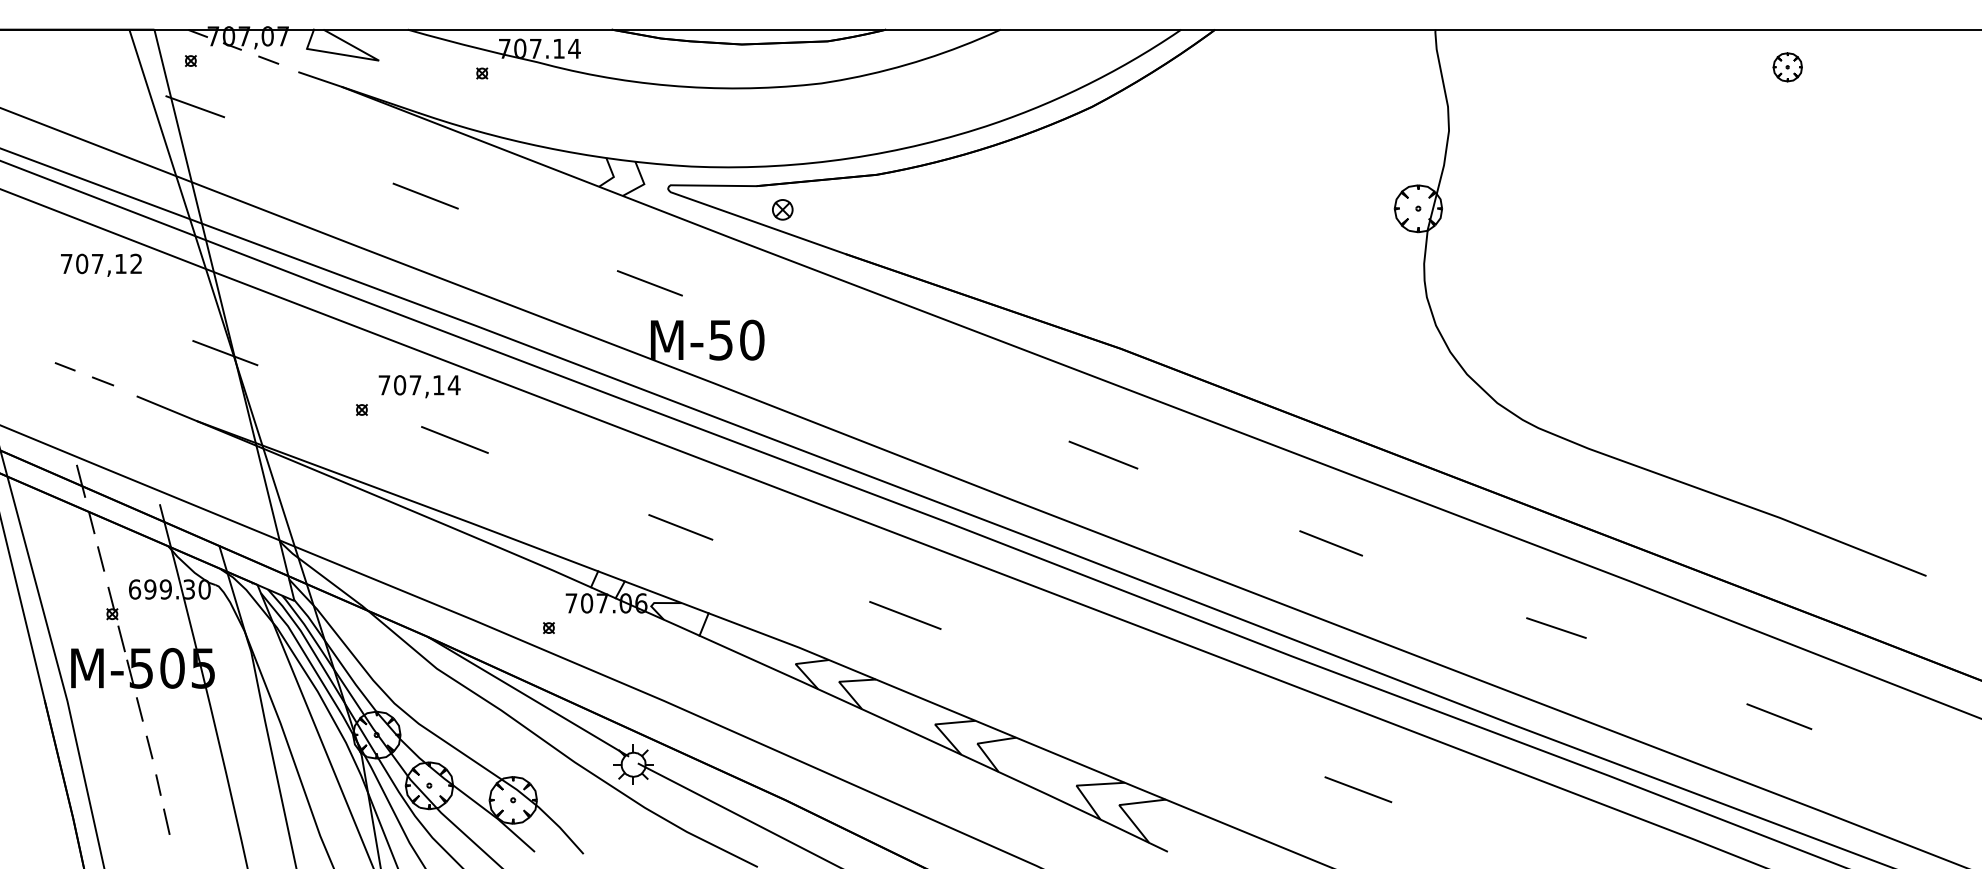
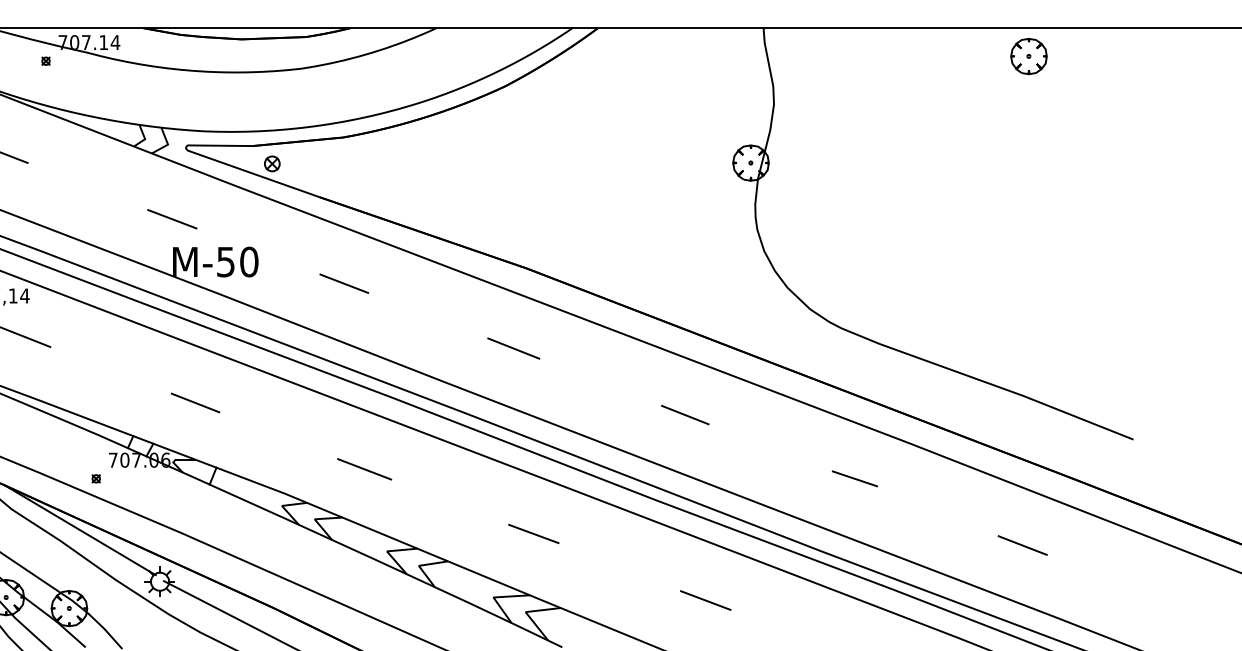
part: (1787, 67) -> (1028, 56), size x1.67
line: (878, 368) -> (344, 283), added
line: (1129, 701) -> (533, 534), added

